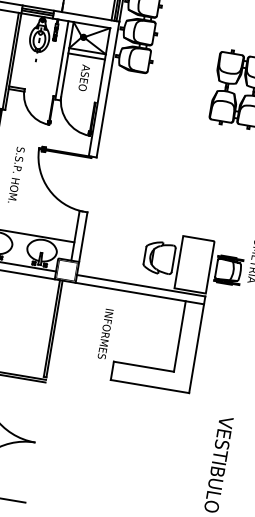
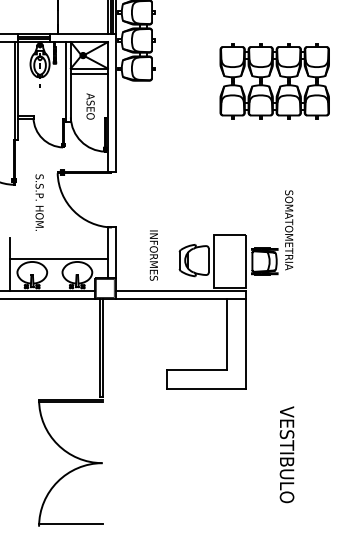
text: (84, 77) -> (90, 106), moved
text: (105, 333) -> (153, 255), moved

